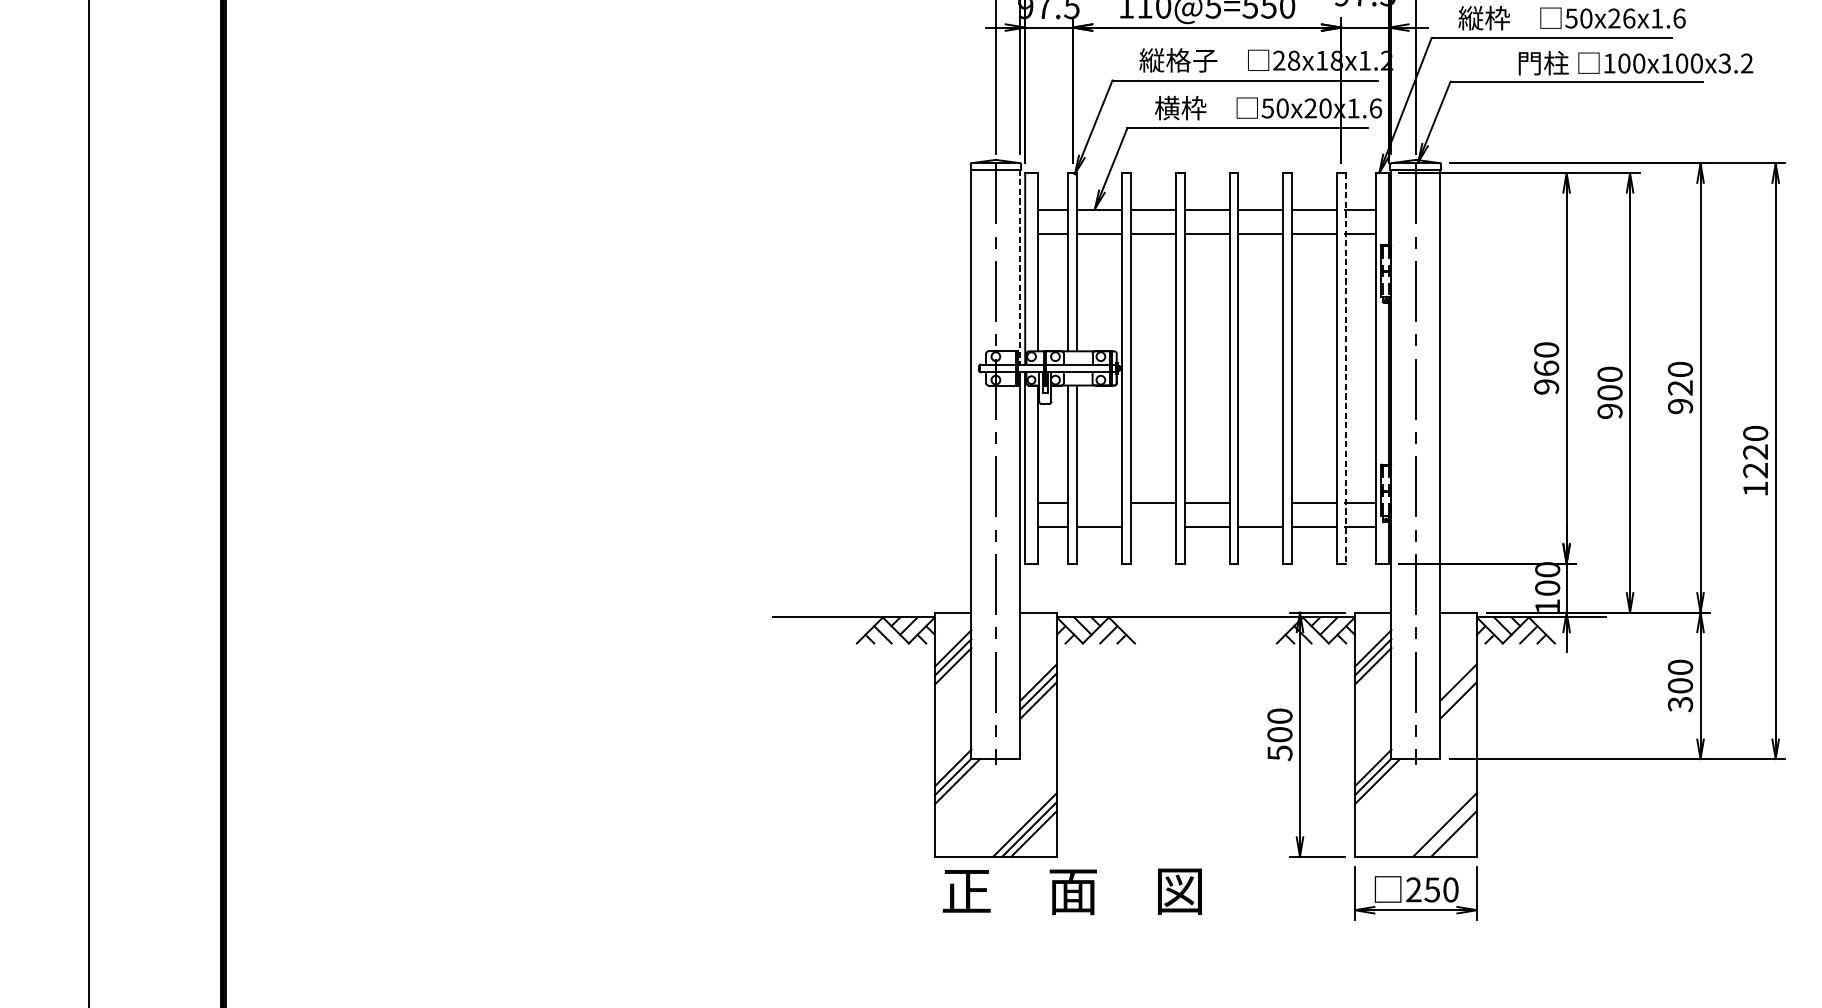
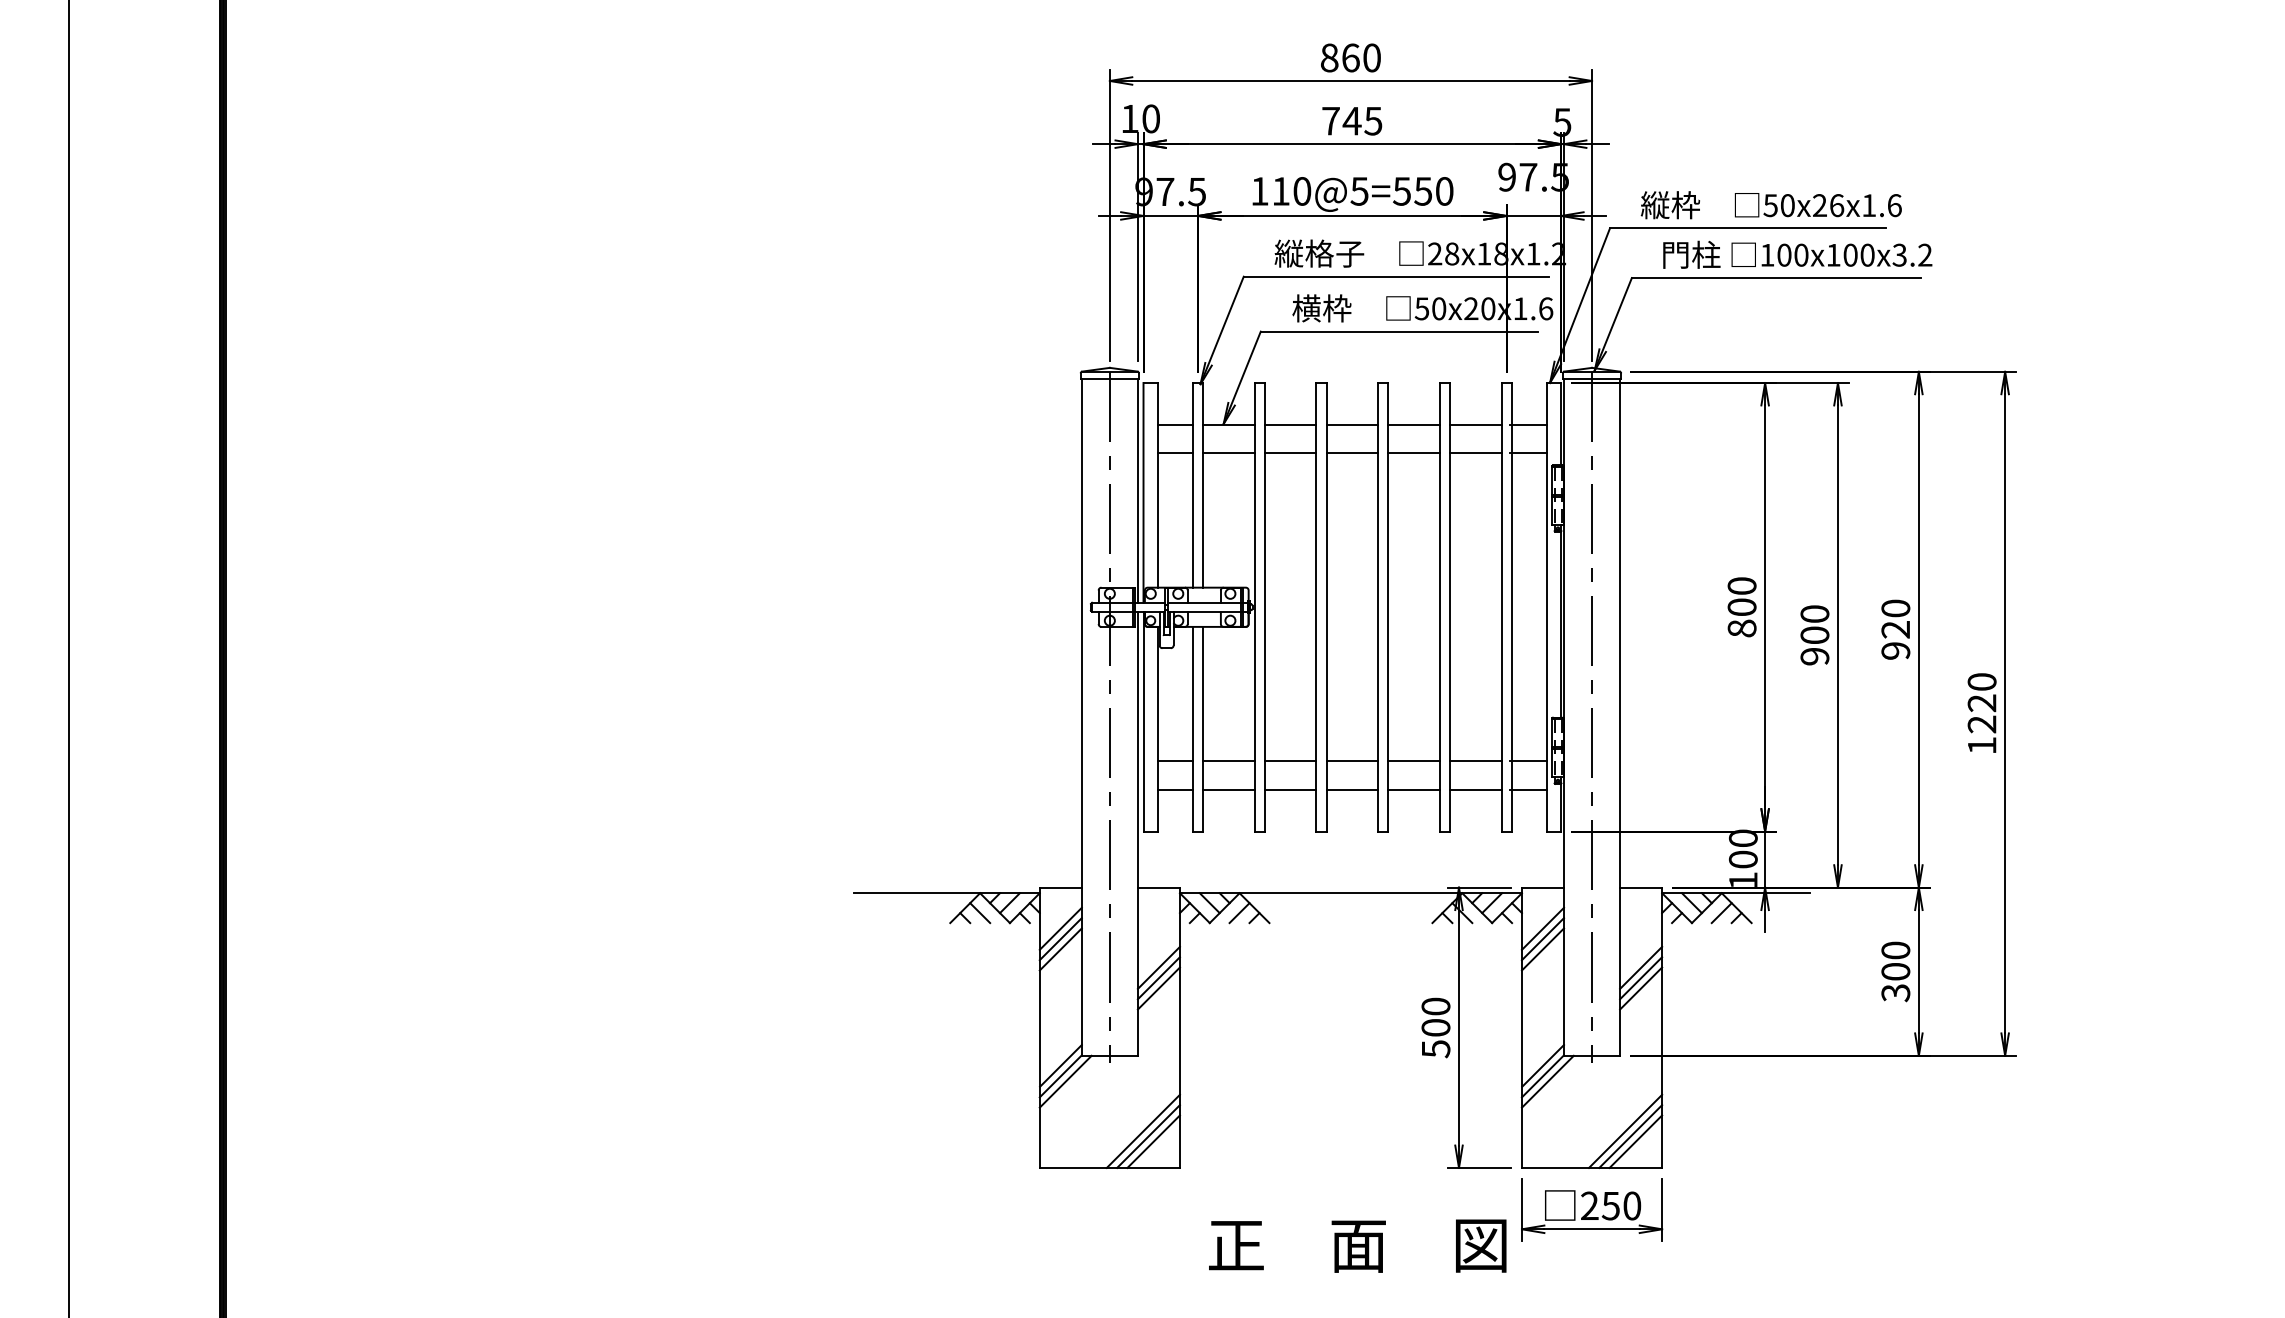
text: (1635, 62) -> (1797, 254), moved
line: (1019, 266) -> (1137, 490), dashed -> solid
line: (1345, 368) -> (1511, 607), dashed -> solid
text: (1546, 377) -> (1741, 617), 960 -> 800
line: (1099, 502) -> (1228, 761), added
line: (1260, 502) -> (1413, 761), added
line: (1153, 527) -> (1290, 789), added
line: (1458, 691) -> (1641, 978), added
line: (1449, 829) -> (1630, 1136), added
text: (1072, 891) -> (1357, 1245), moved

